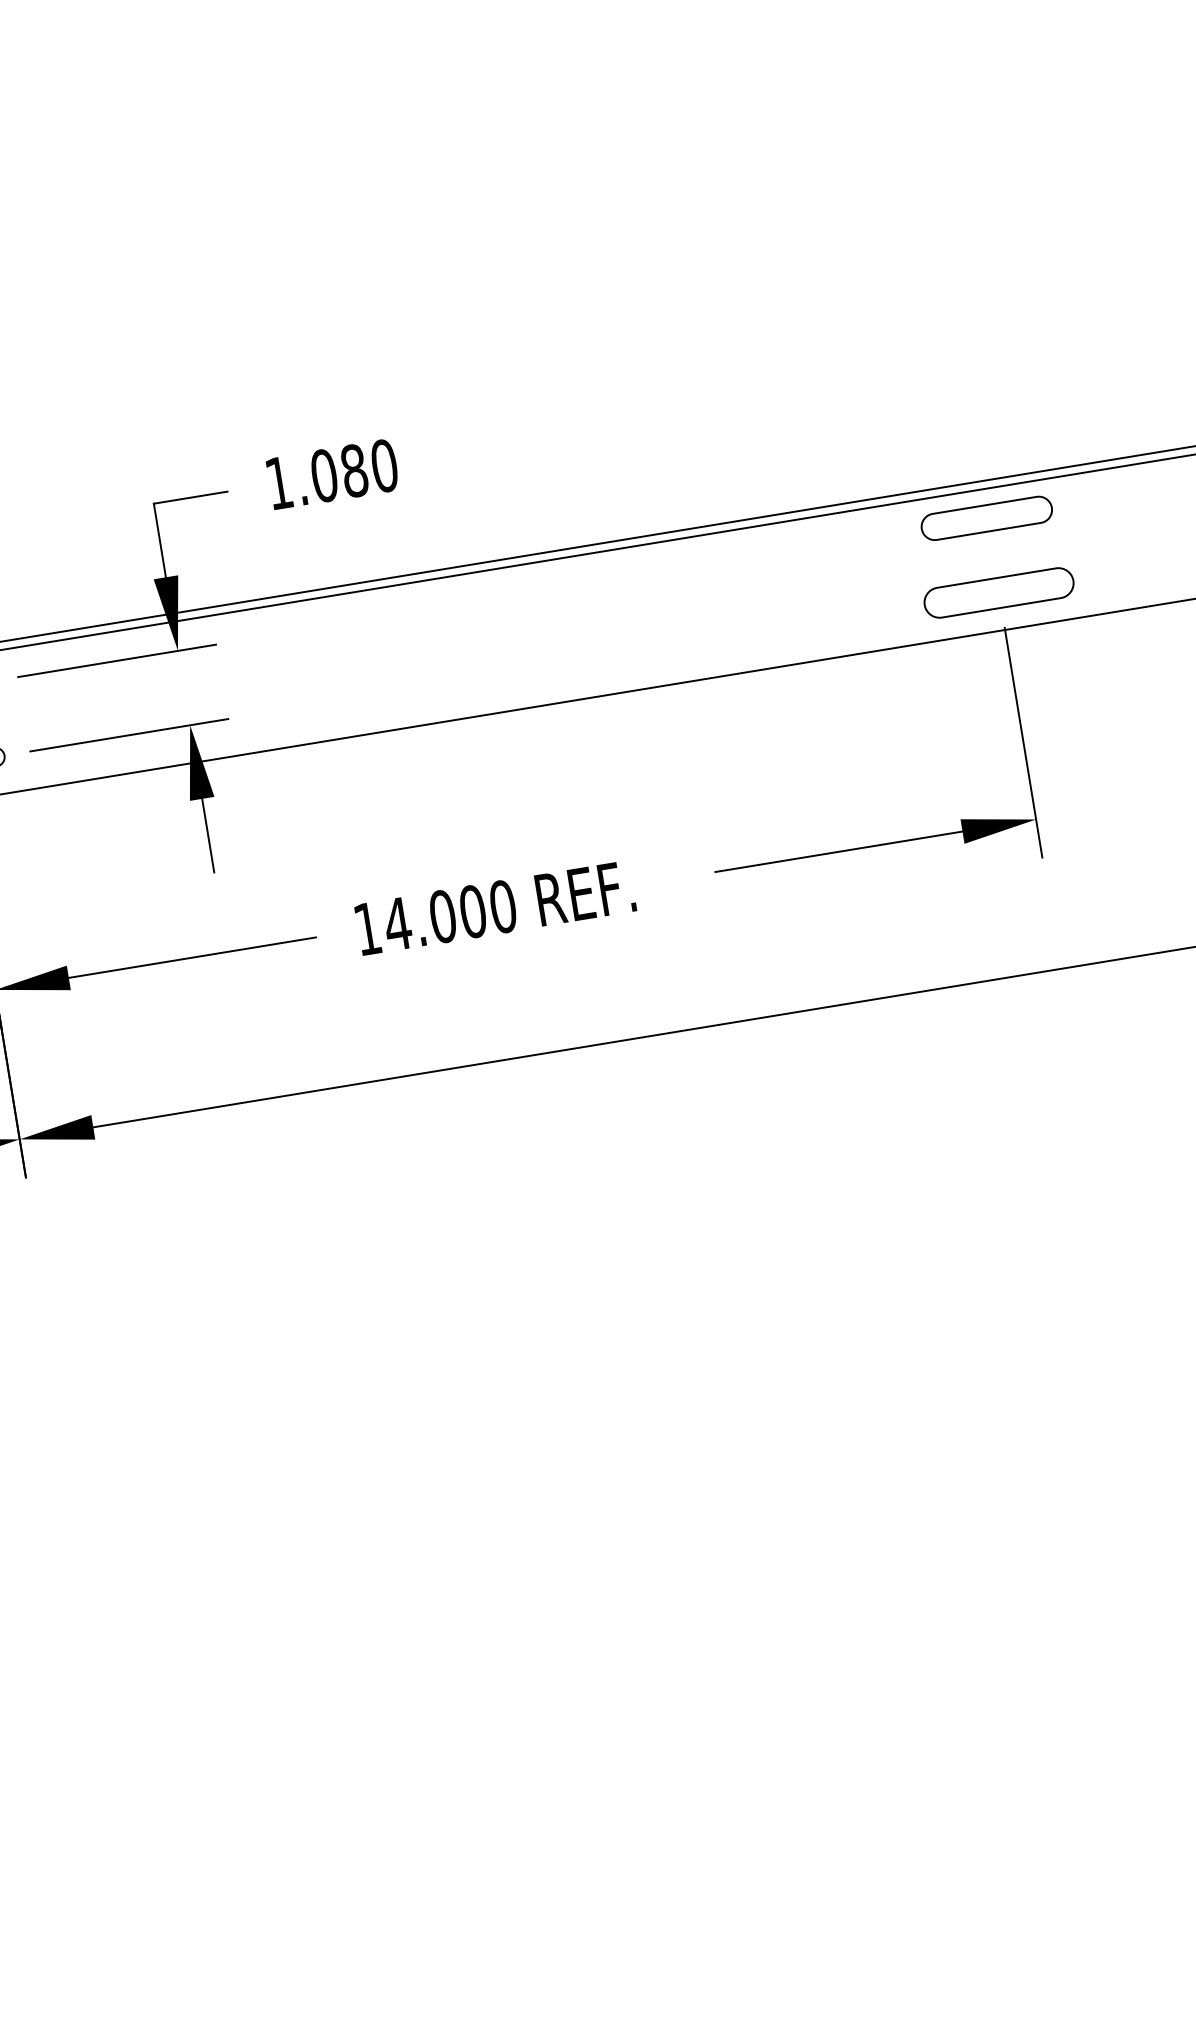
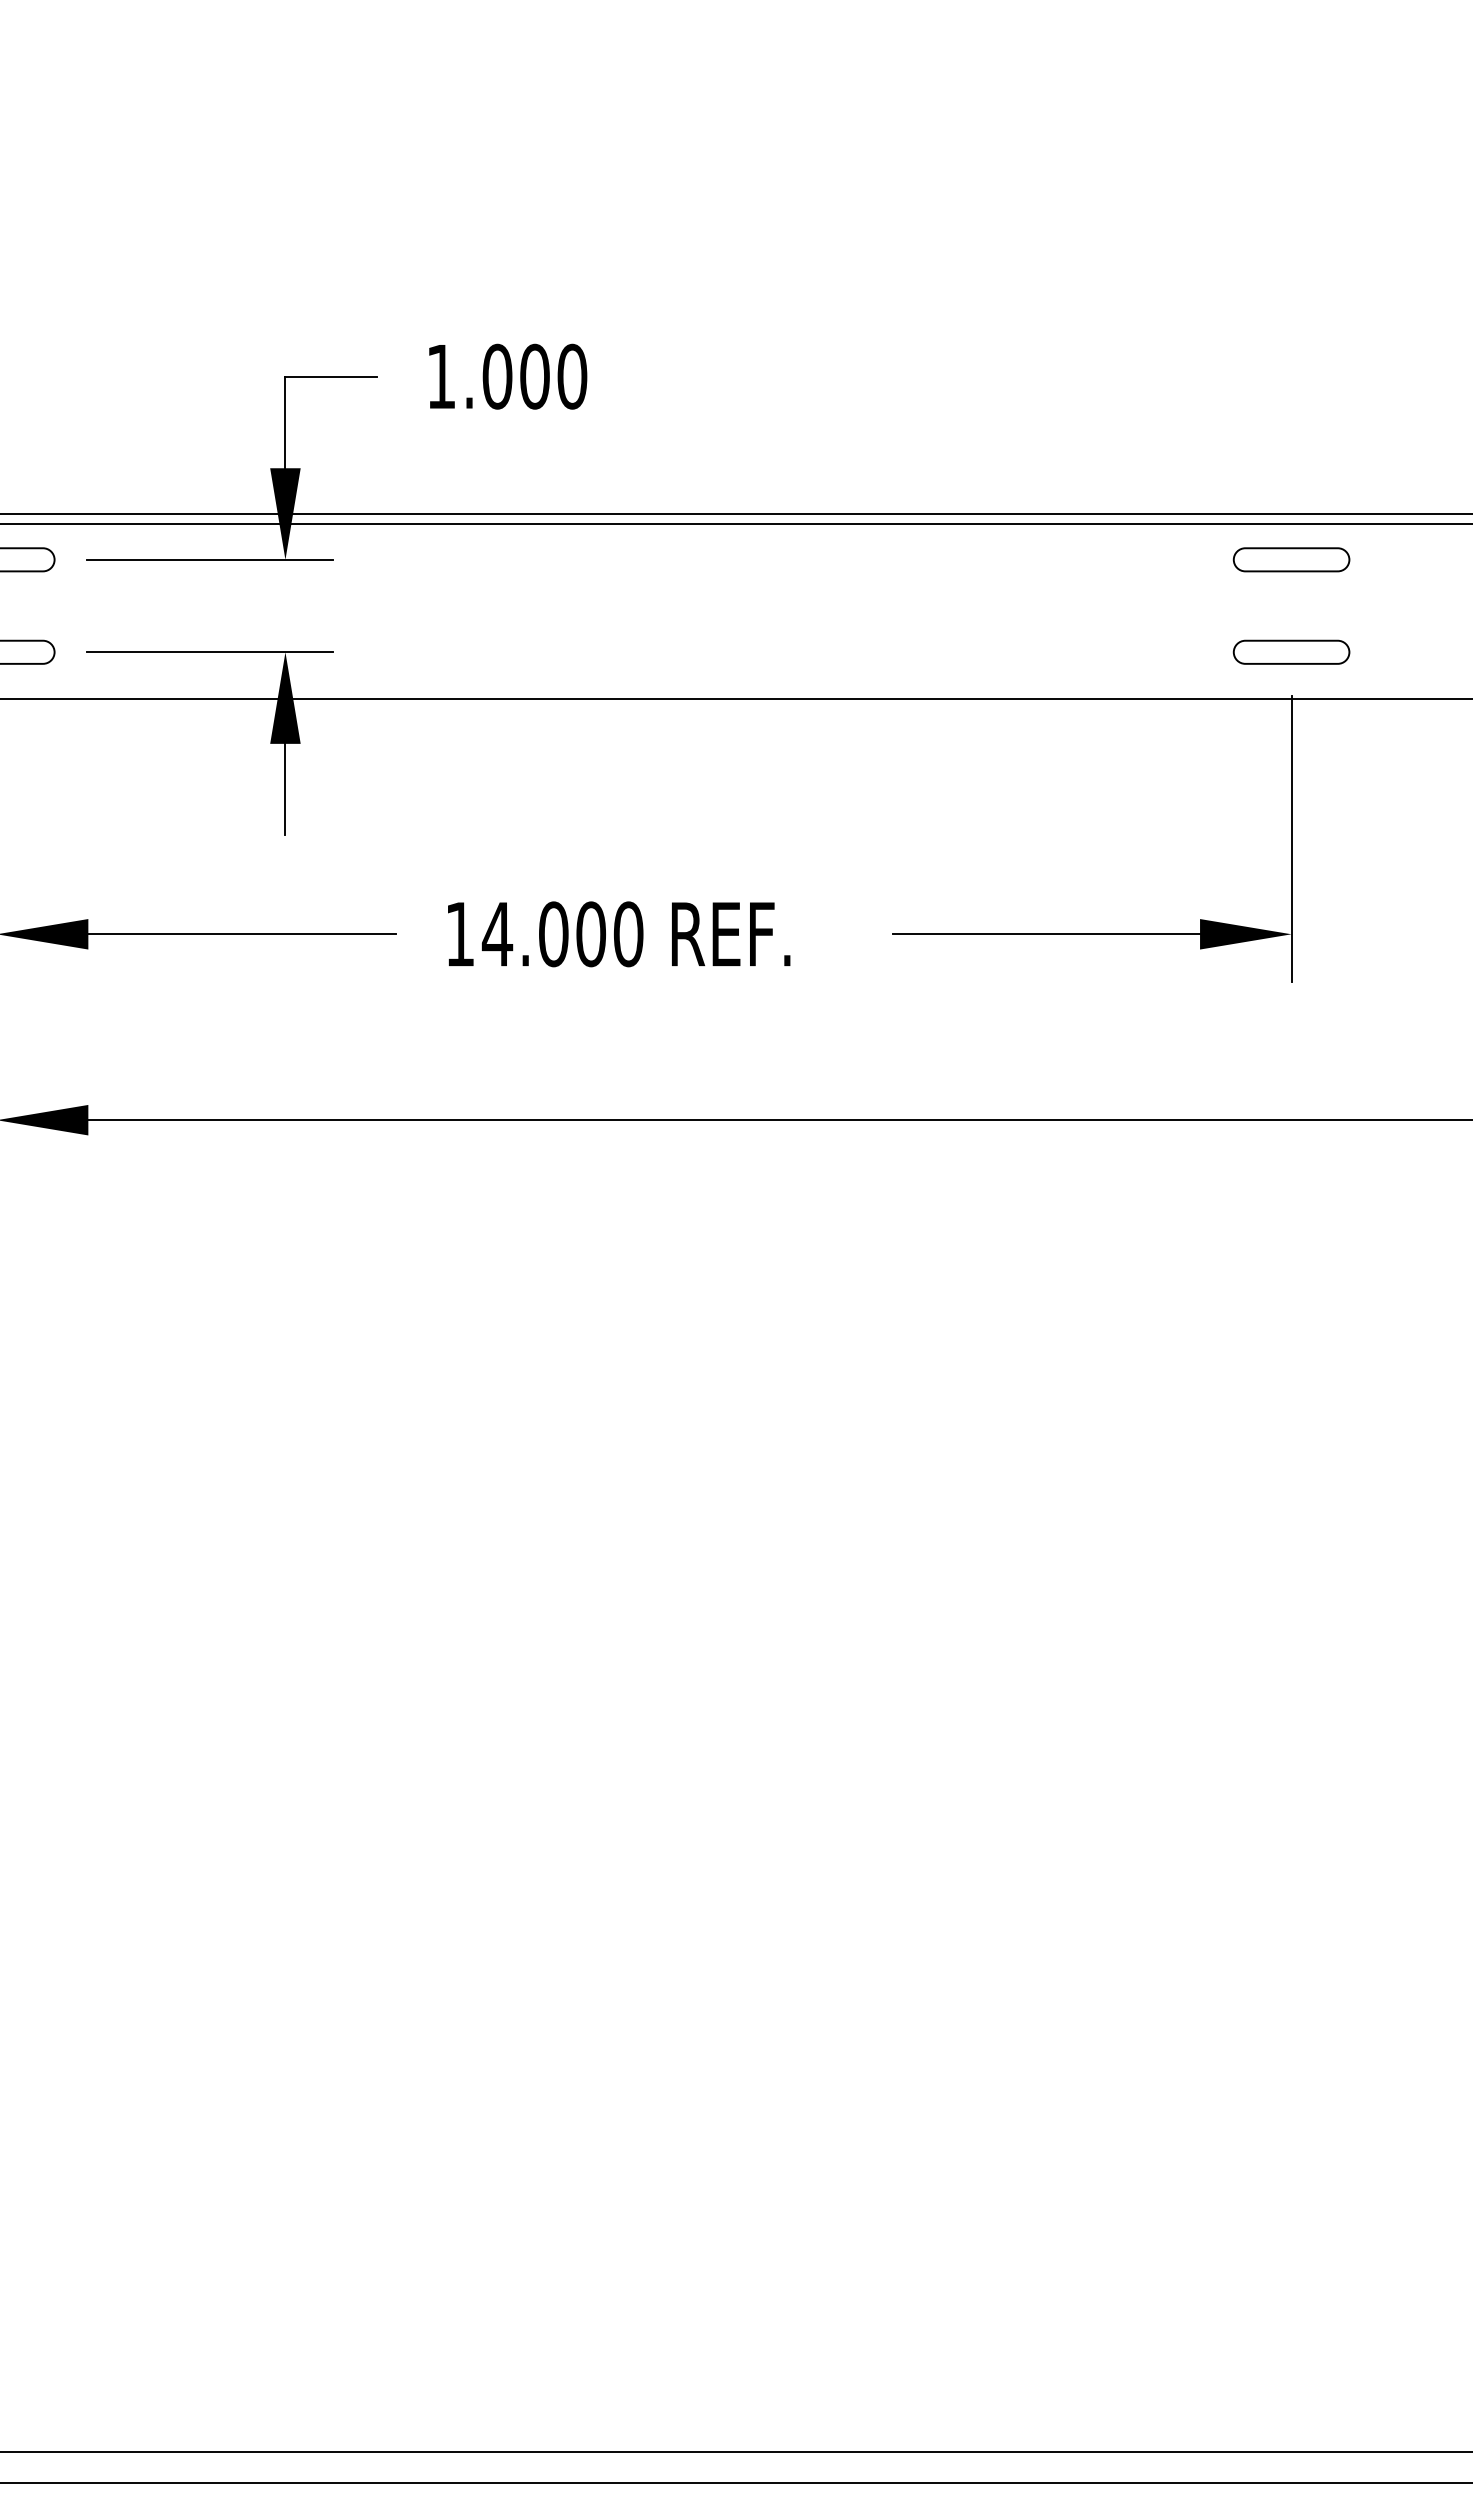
text: (354, 470) -> (534, 376), 1.080 -> 1.000
part: (986, 518) -> (1291, 559), size x0.71
part: (998, 592) -> (1291, 651), size x0.62

